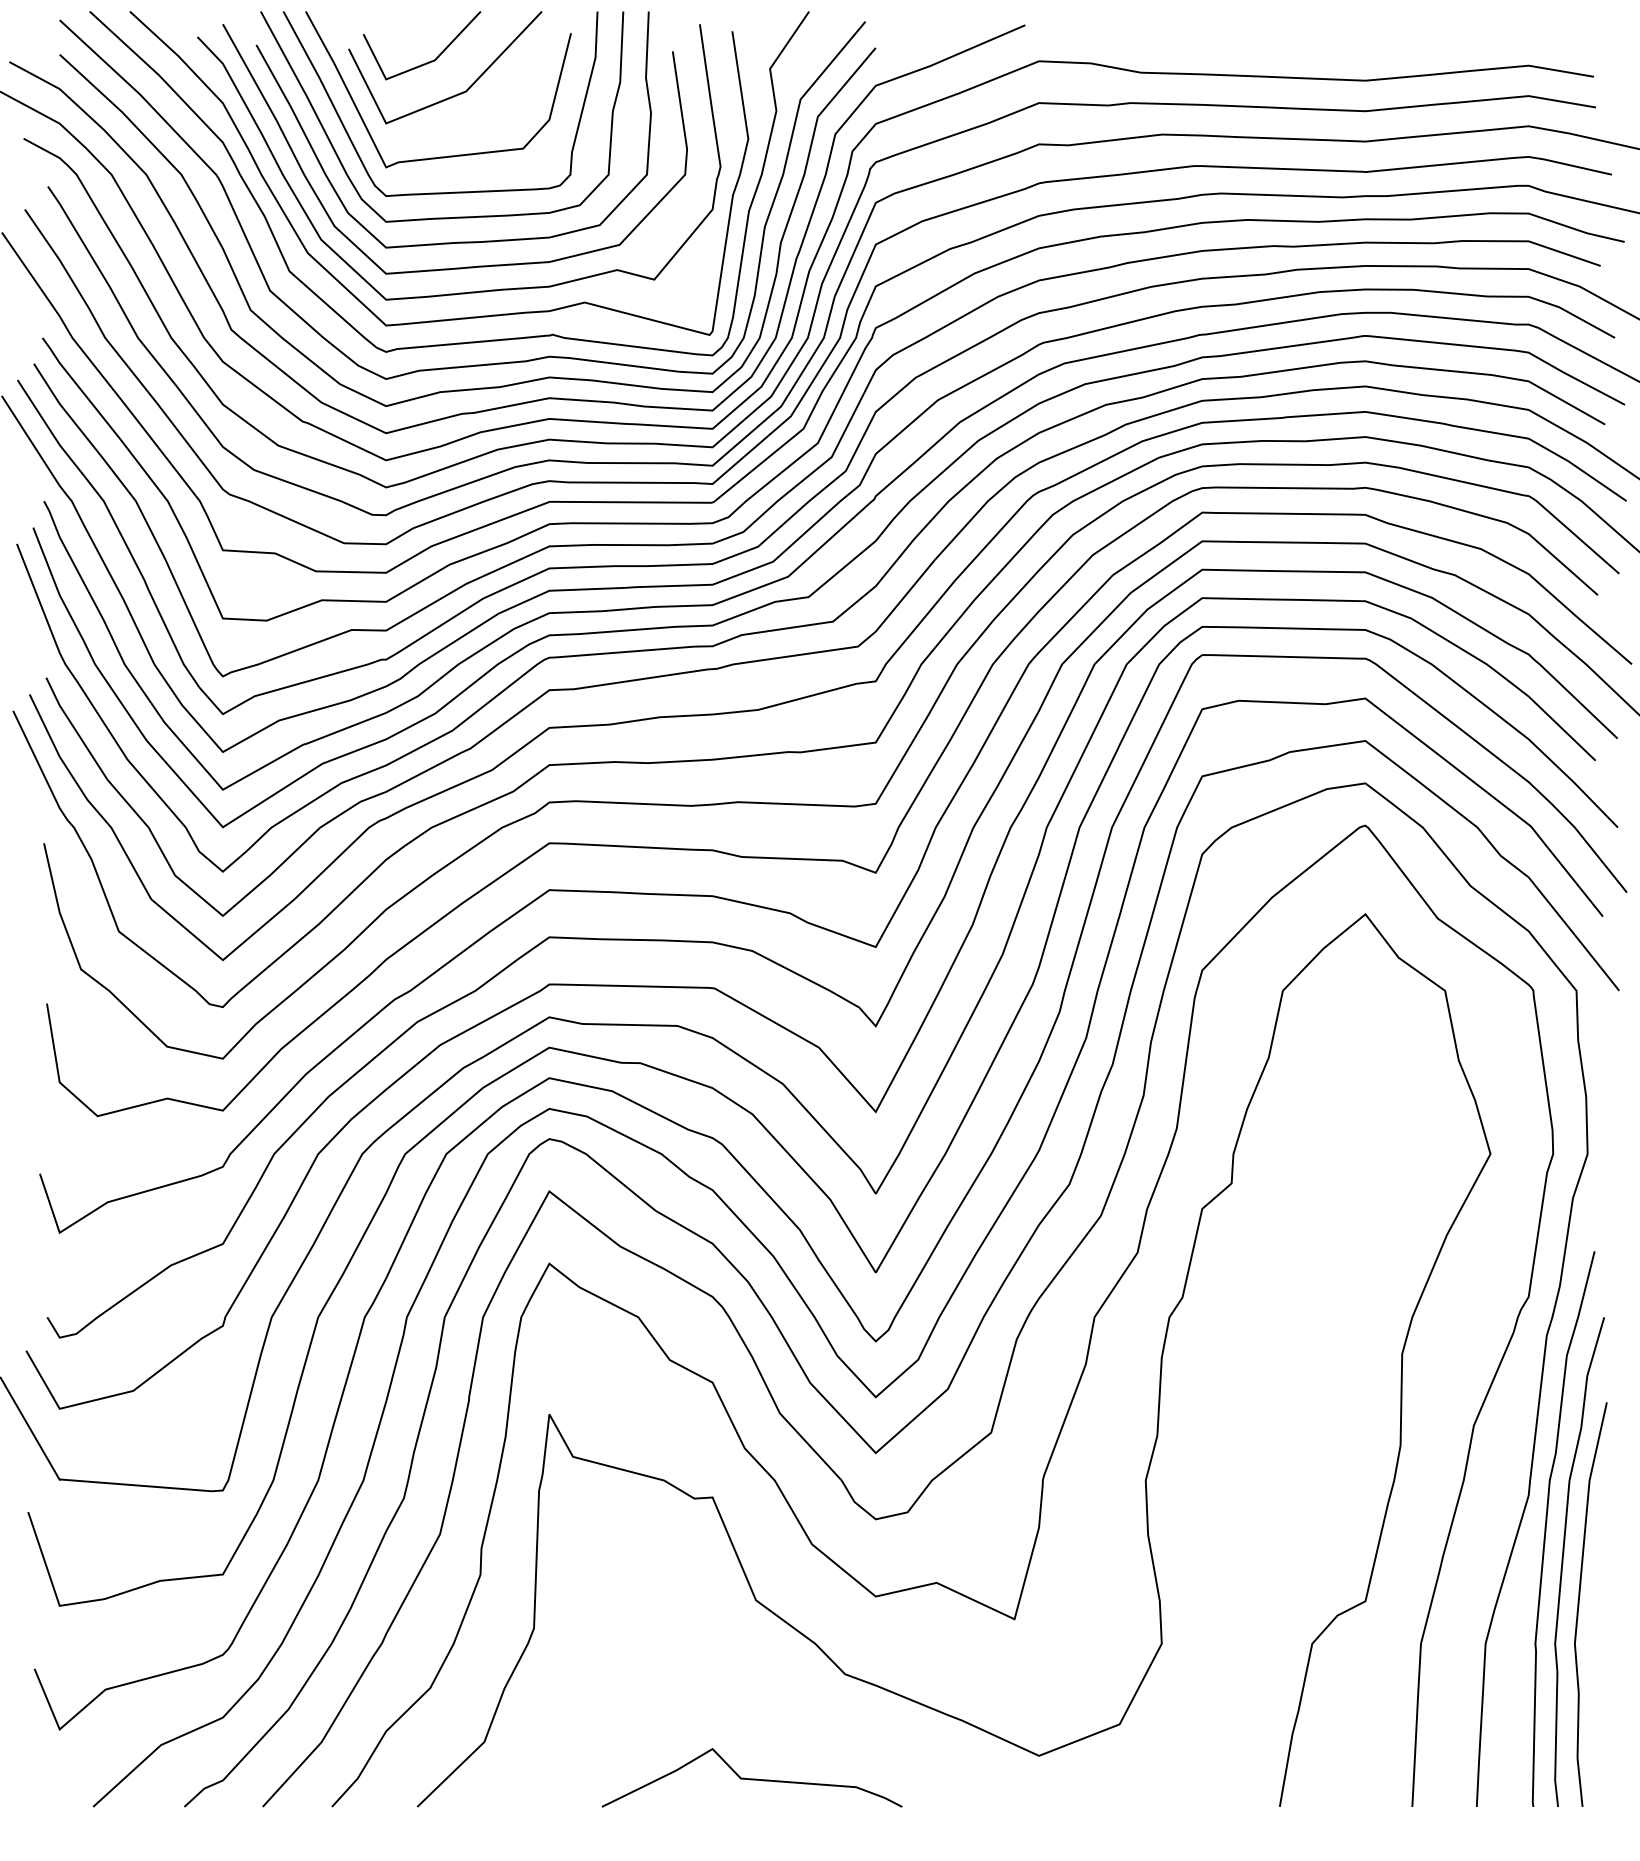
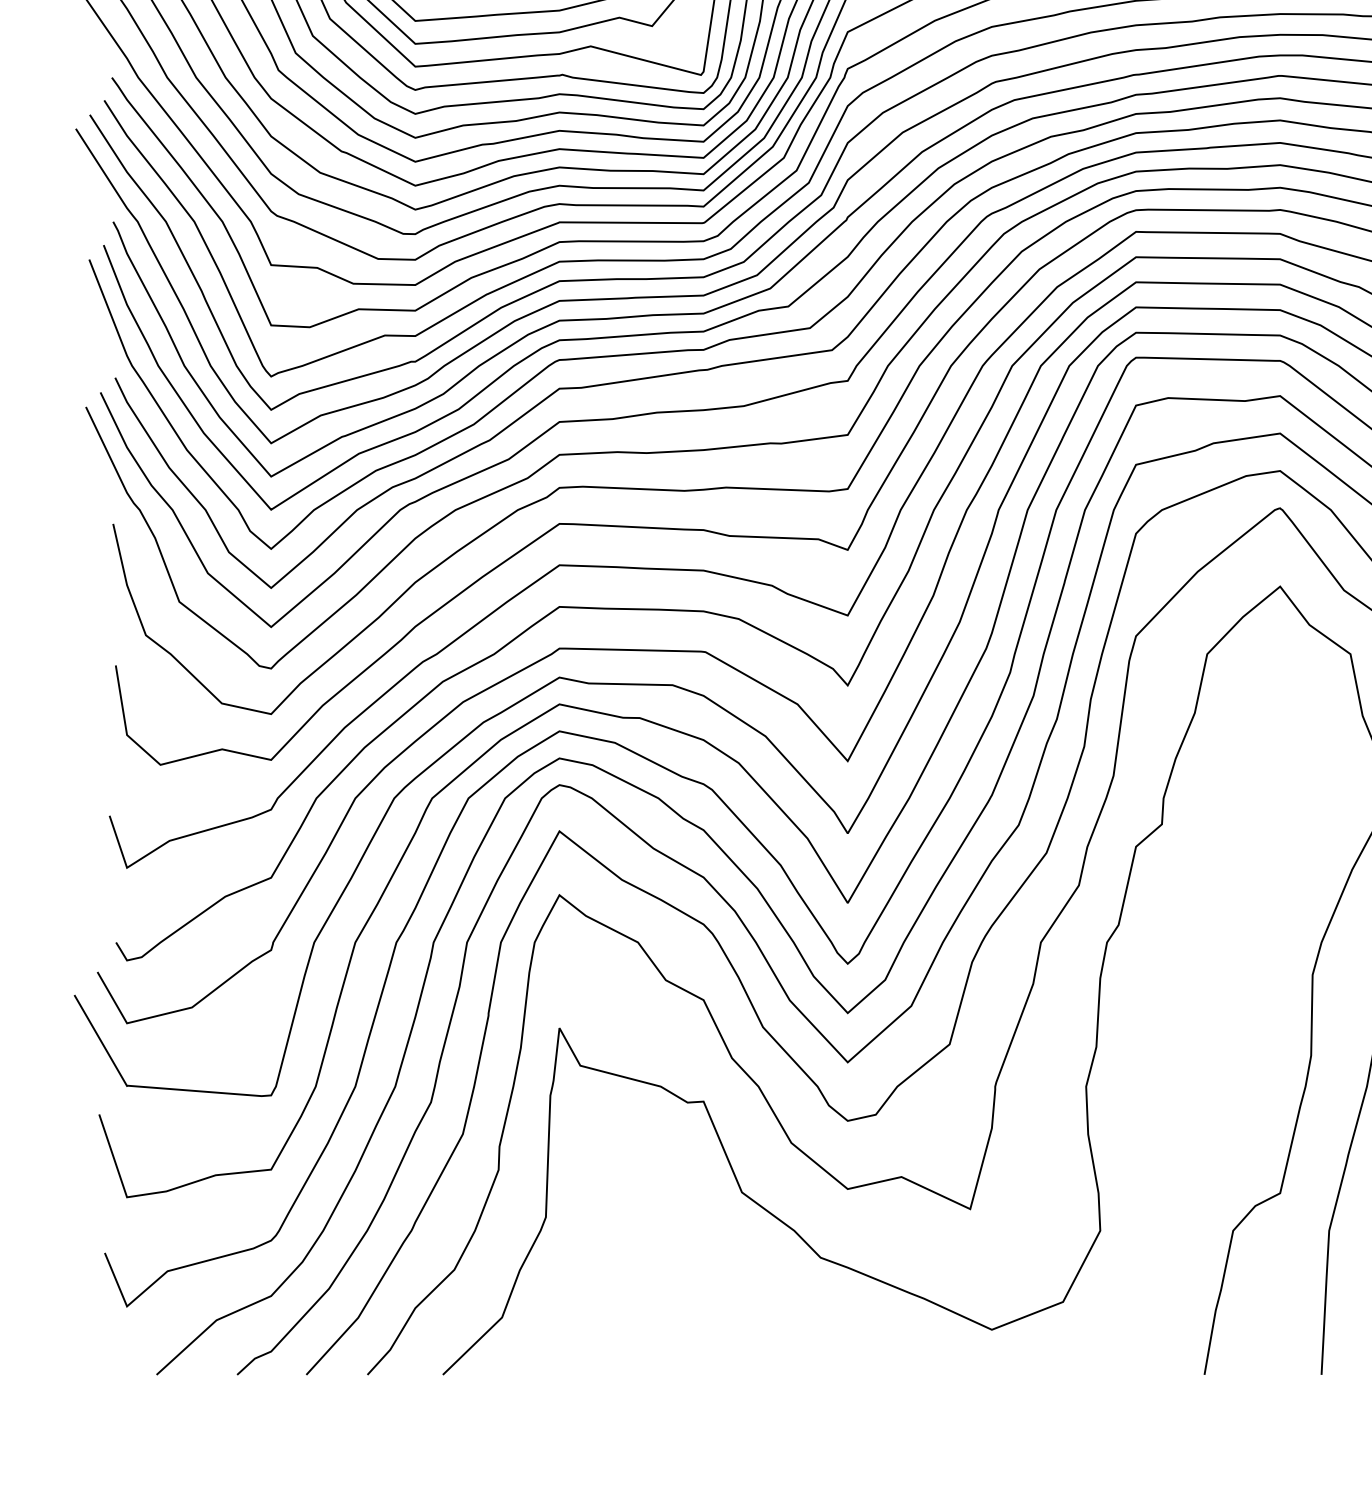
curve: (751, 1778) -> (737, 1349), removed

